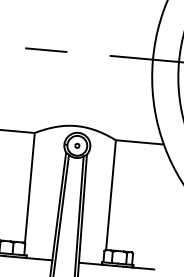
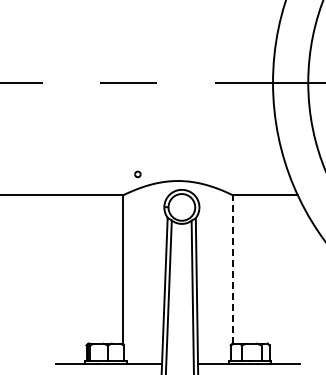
part: (77, 145) -> (137, 174), moved
line: (110, 194) -> (232, 268), solid -> dashed

